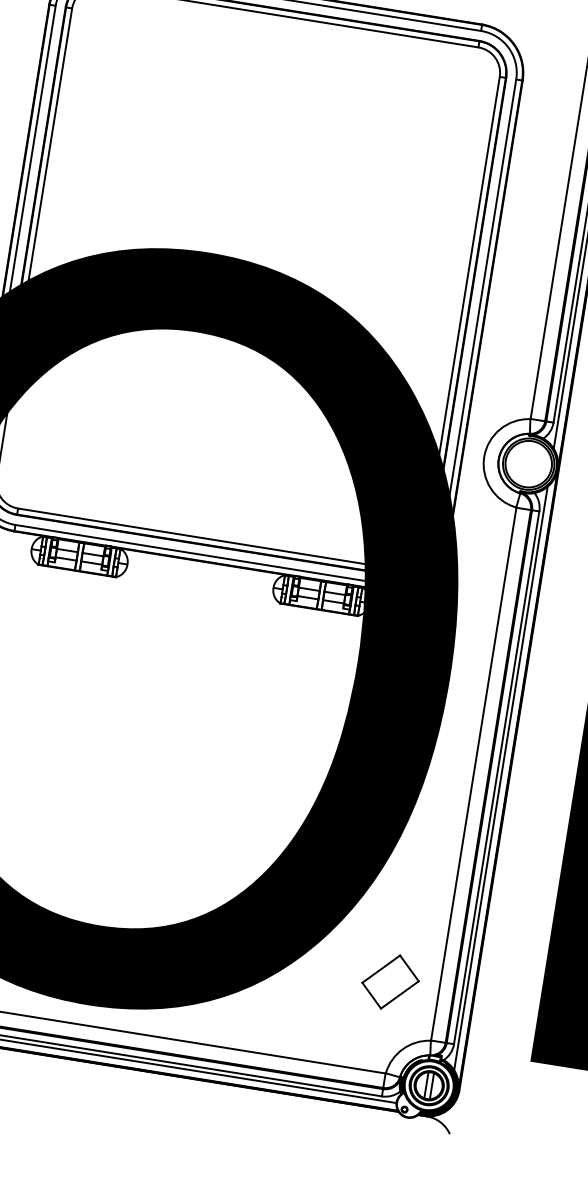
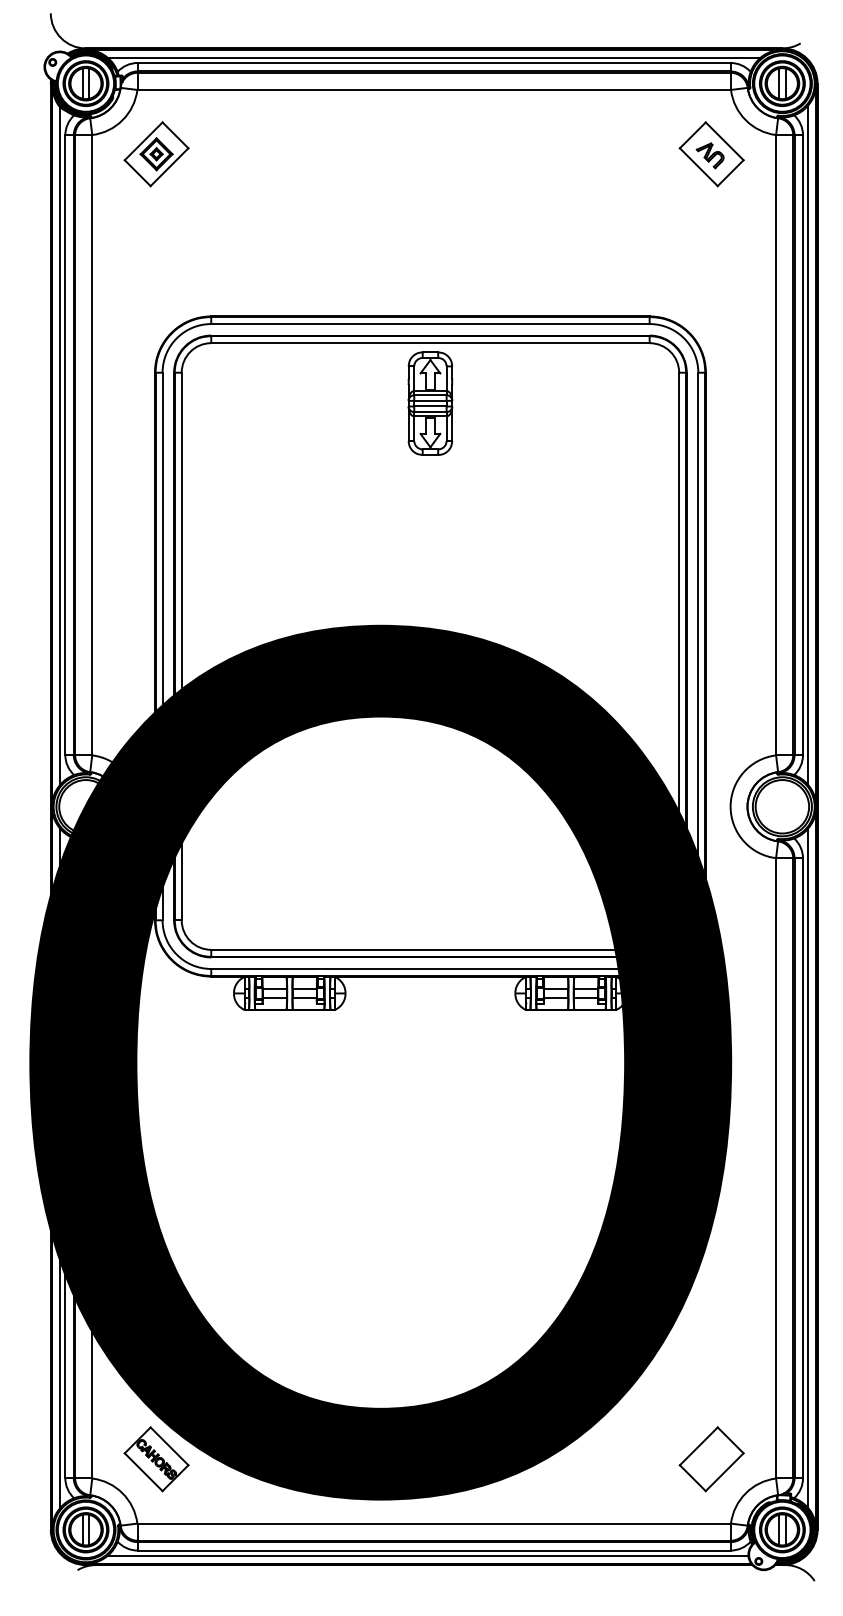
part: (281, 69) -> (430, 403), added
part: (390, 982) -> (711, 1459), moved

